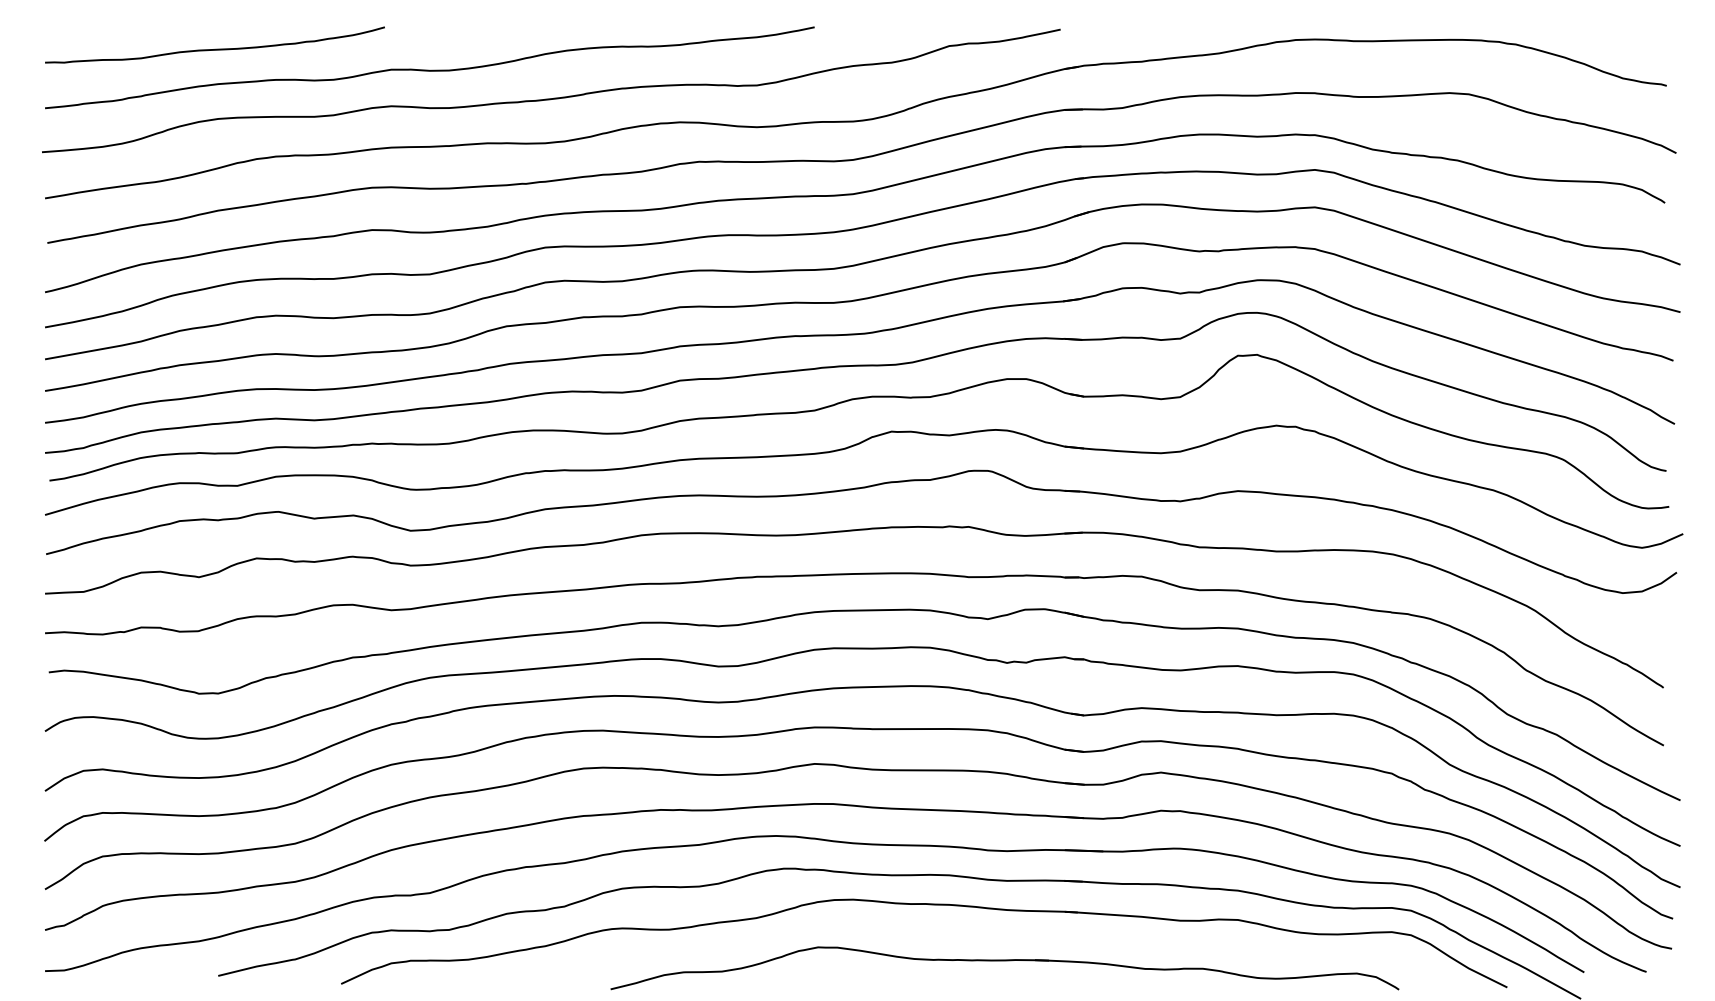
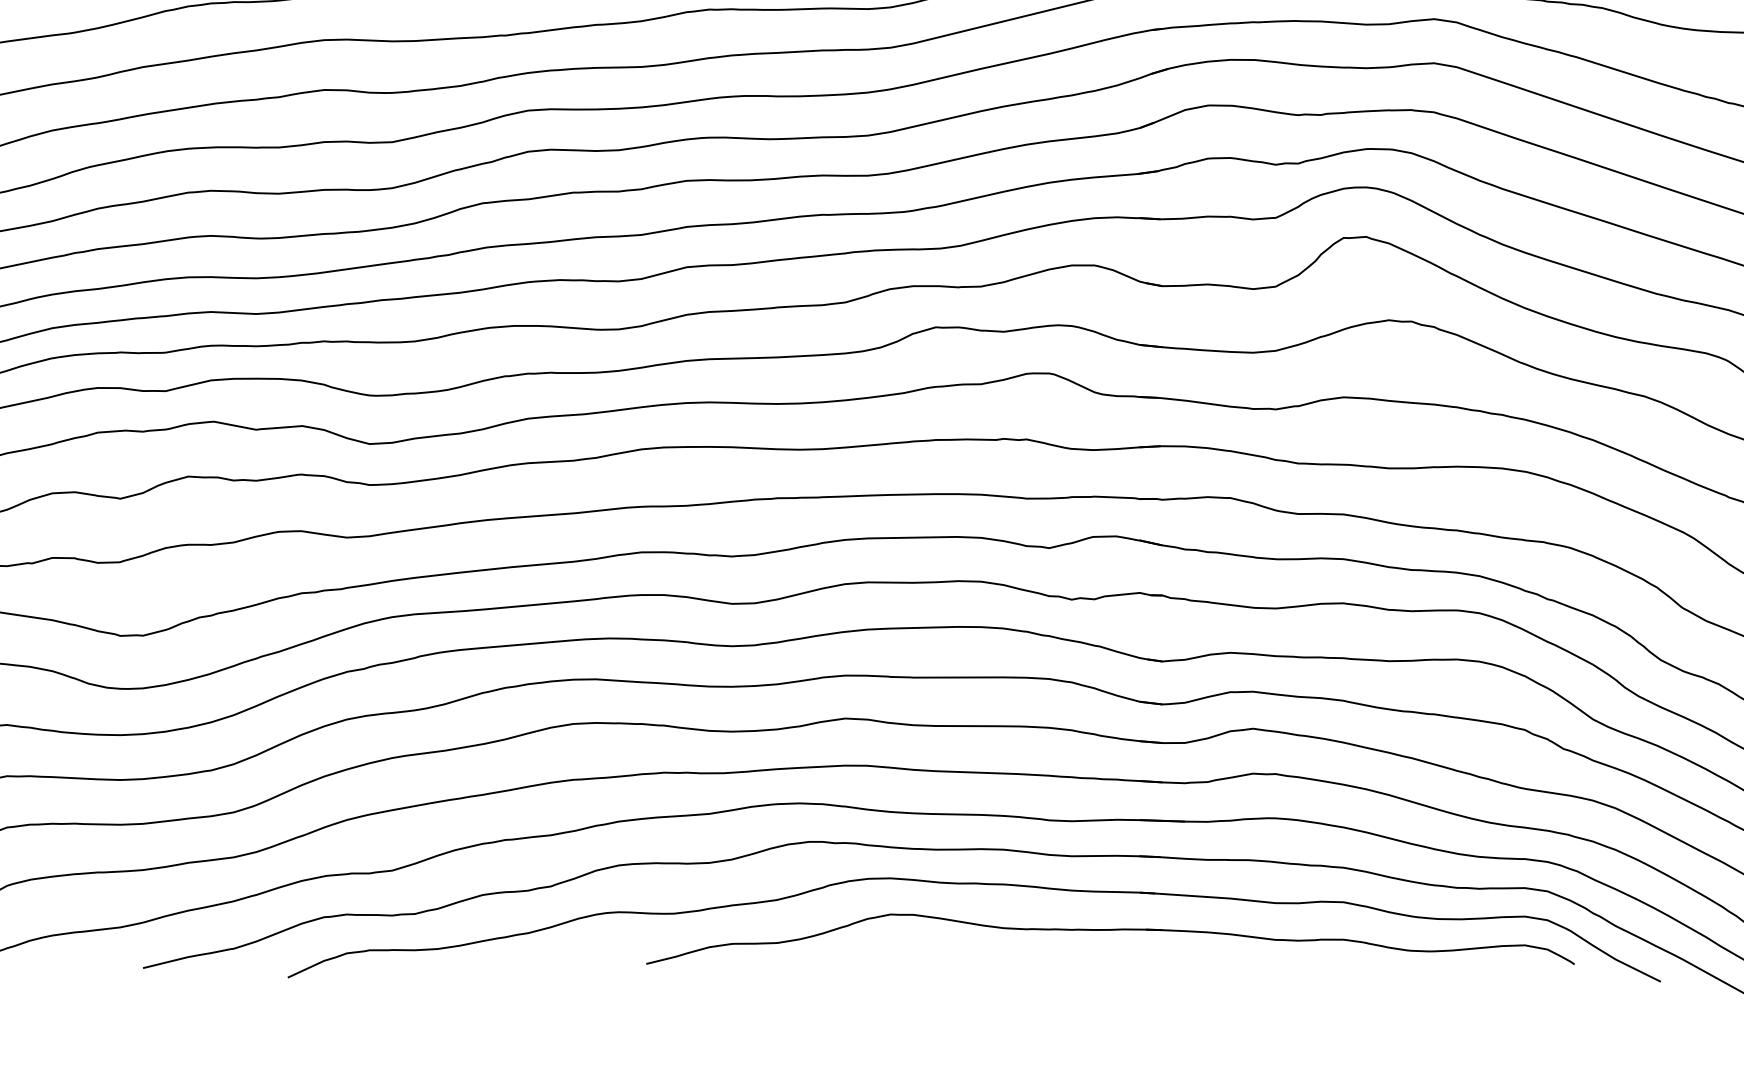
part: (1004, 961) -> (1110, 931), moved

